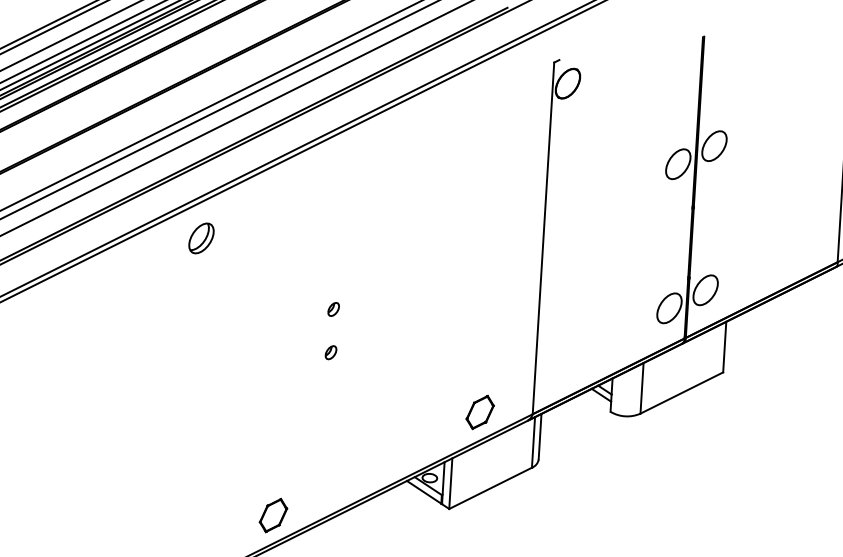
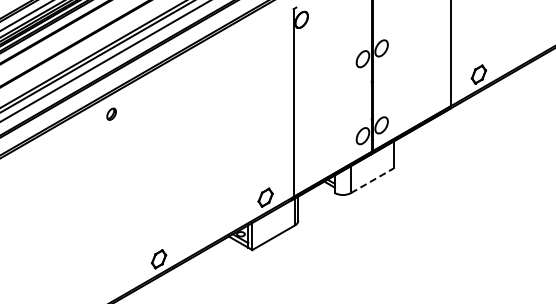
part: (201, 238) -> (111, 114), size x0.7
part: (332, 309) -> (183, 147), removed
part: (329, 352) -> (183, 170), removed
line: (682, 392) -> (372, 180), solid -> dashed

